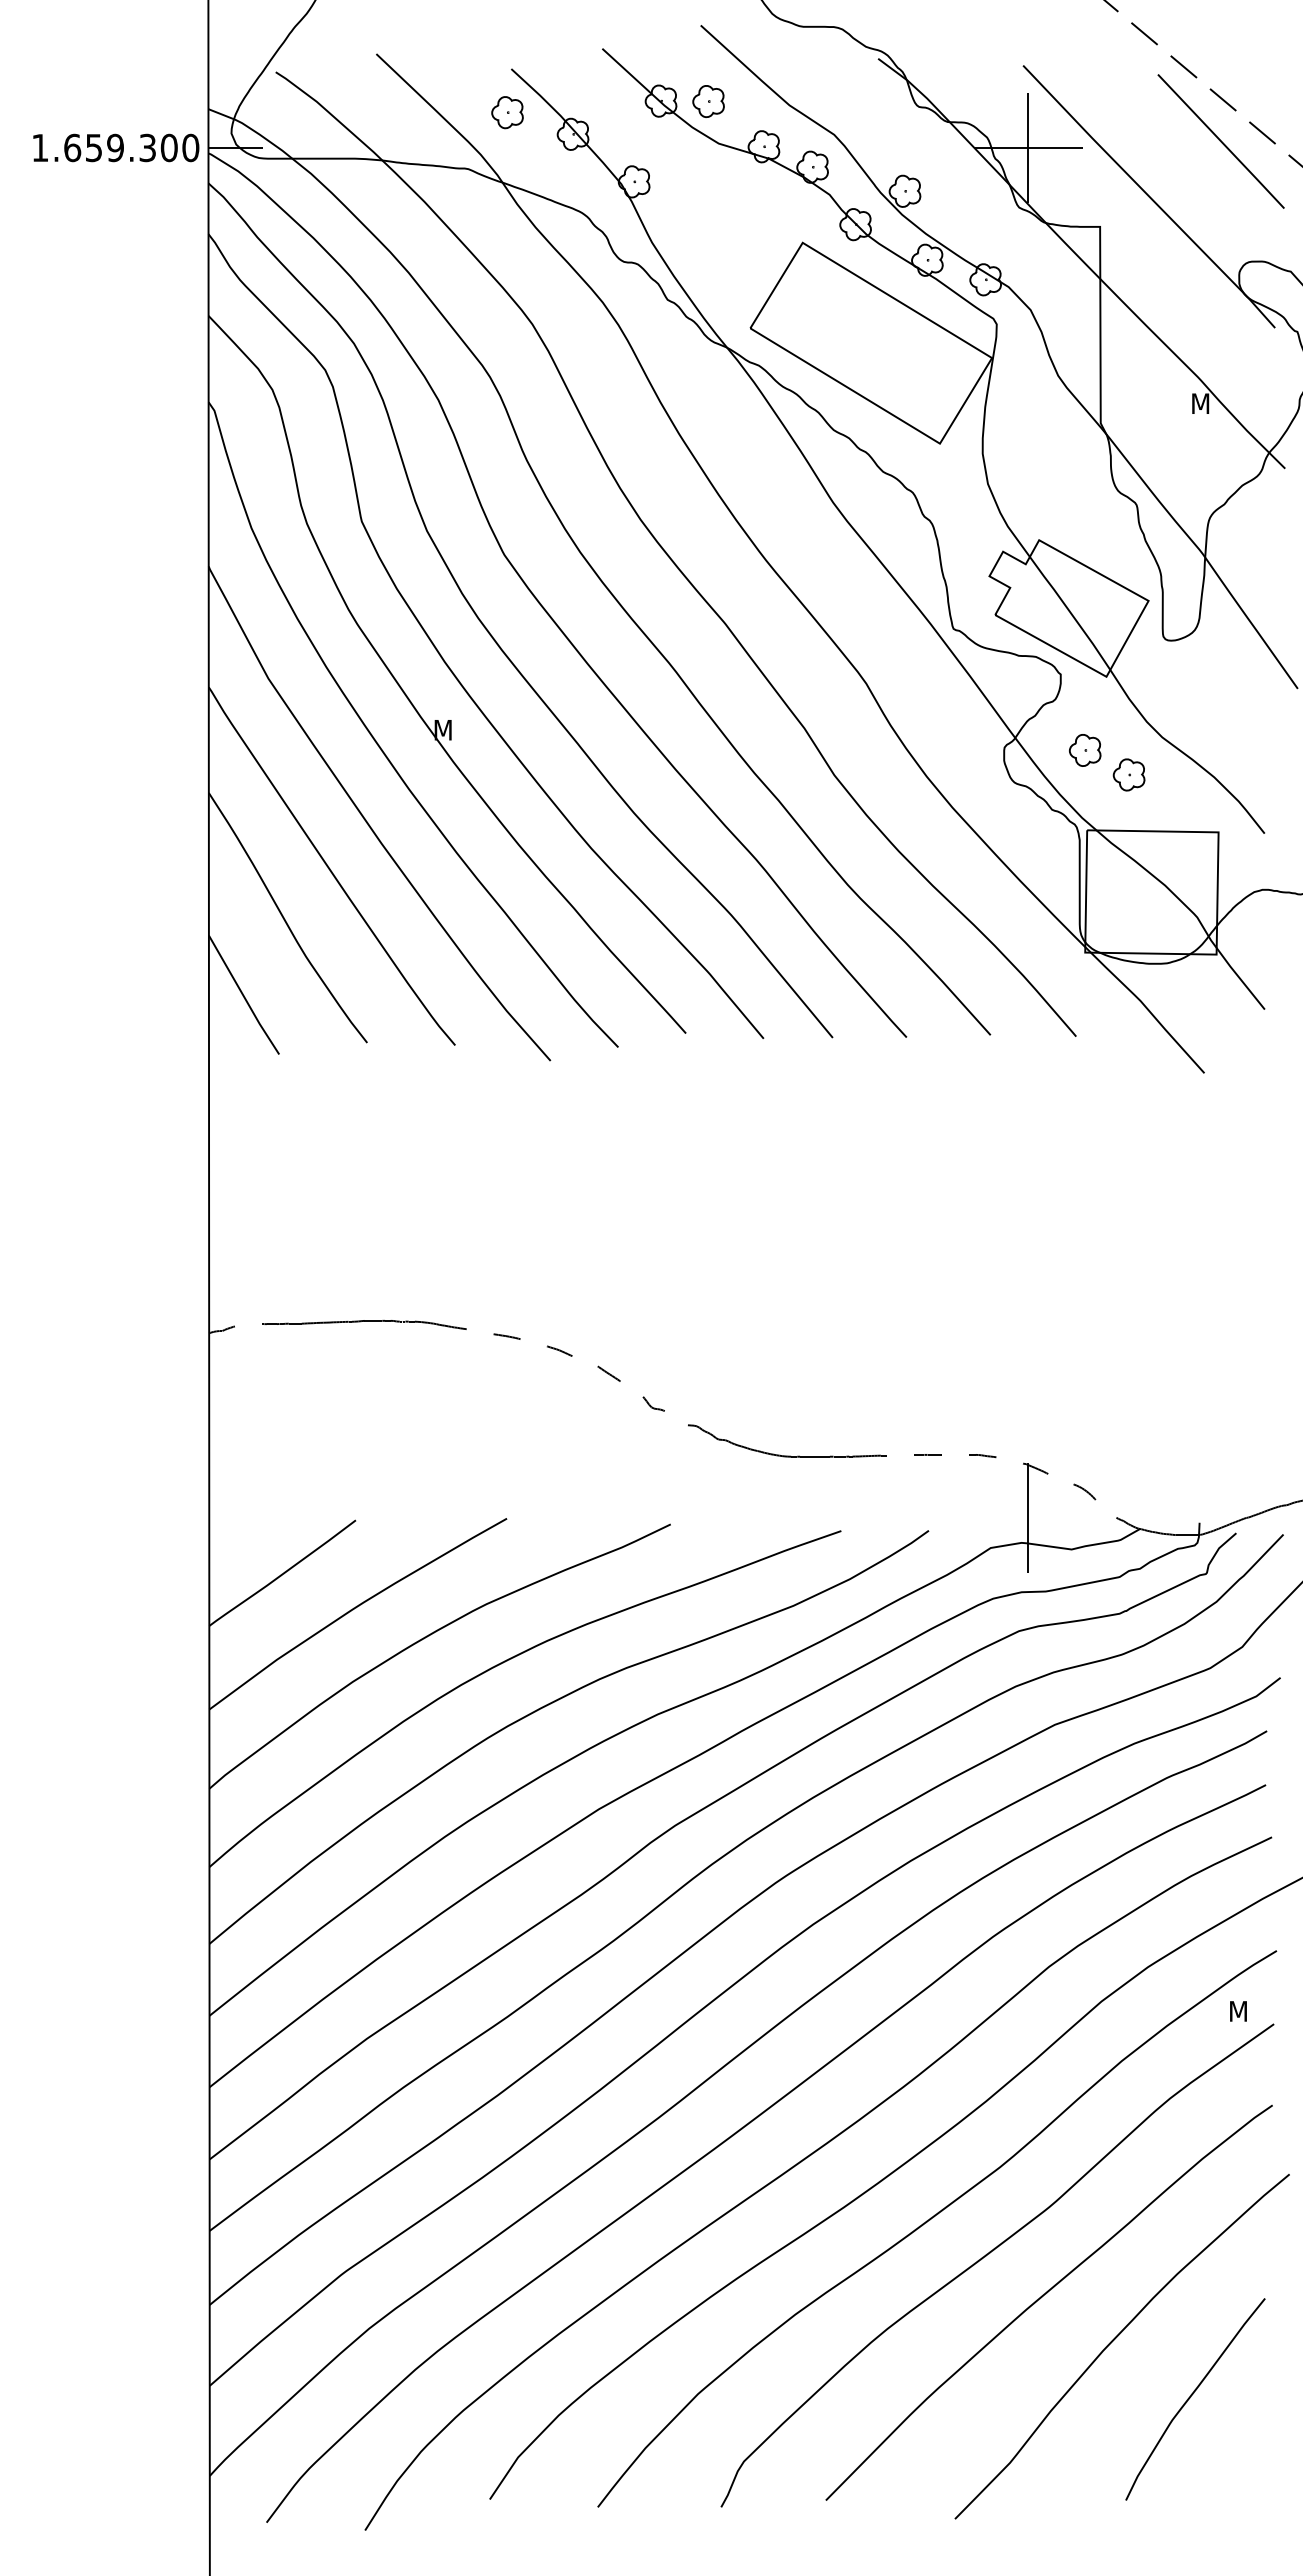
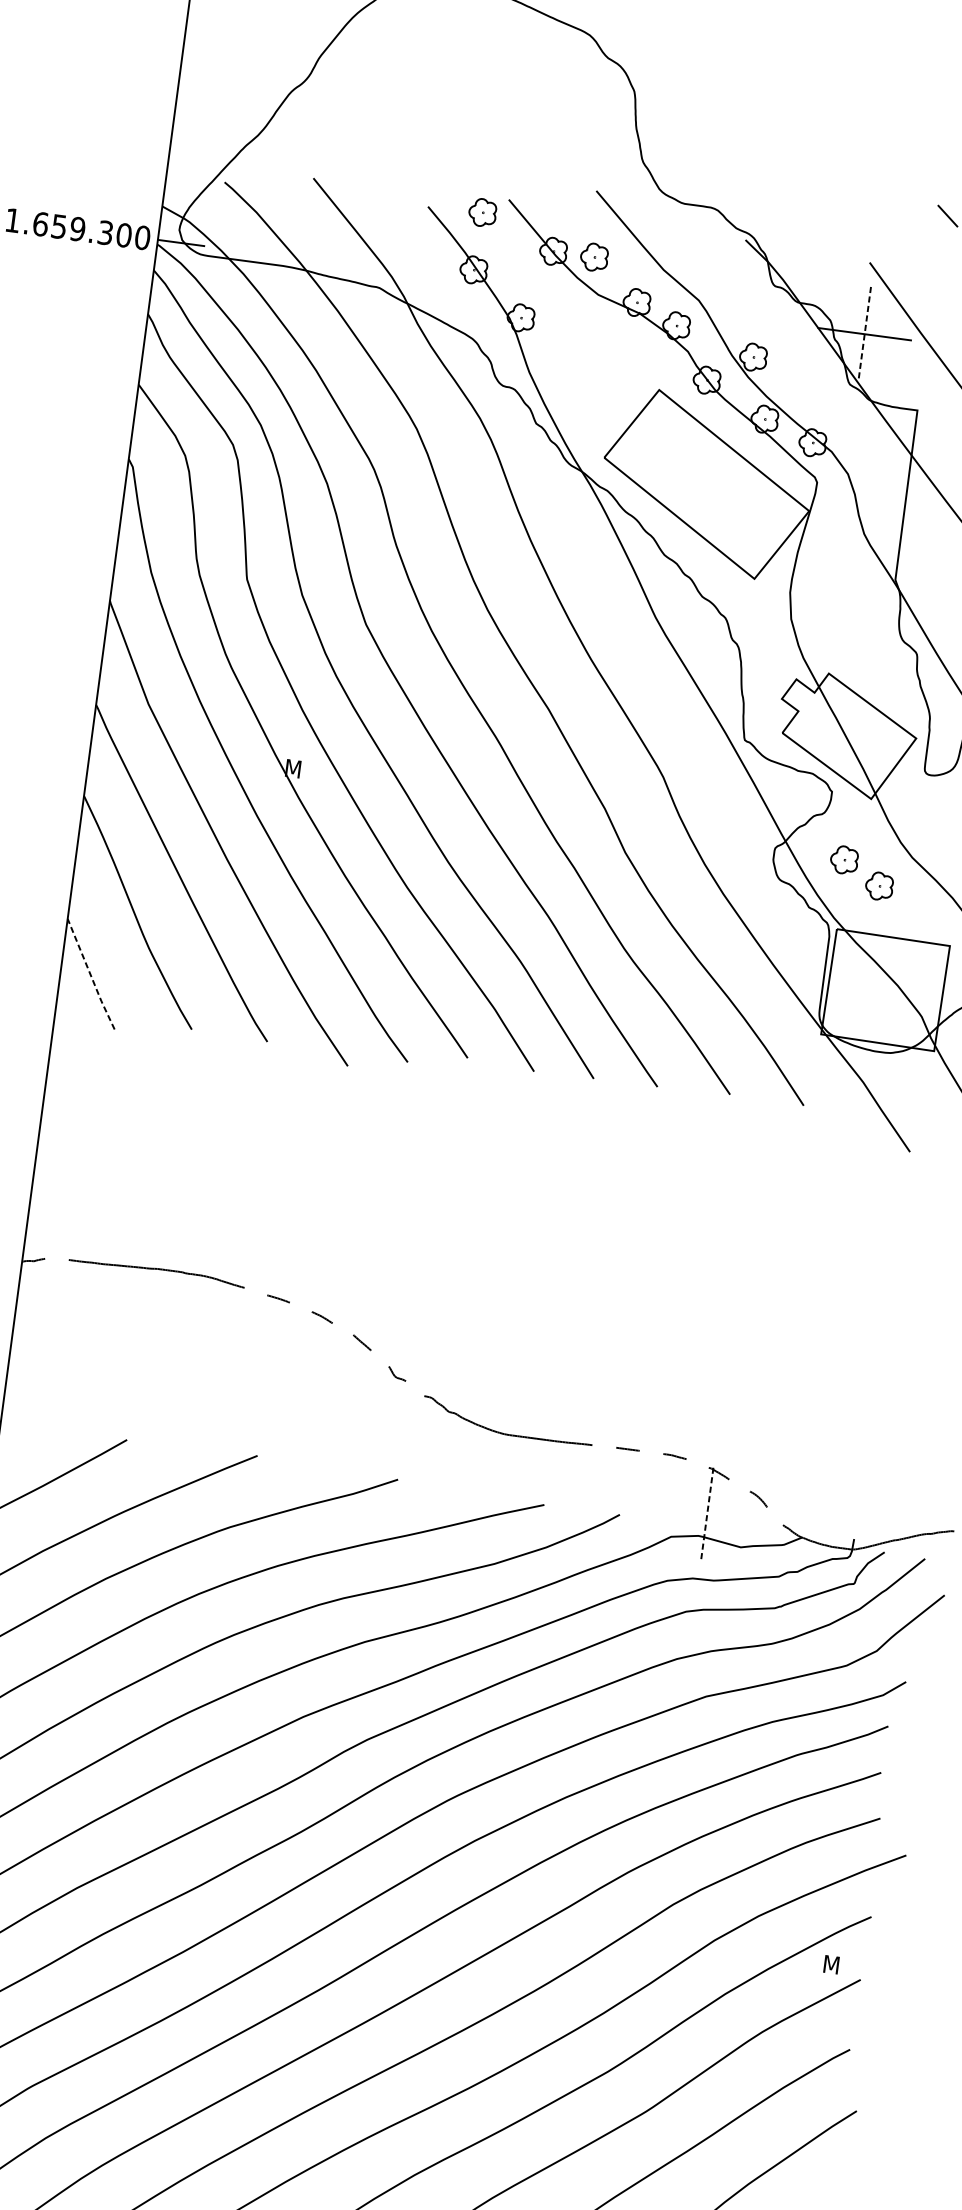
part: (507, 112) -> (482, 212), moved
line: (1028, 148) -> (864, 334), solid -> dashed
line: (243, 995) -> (90, 974), solid -> dashed
line: (1028, 1517) -> (707, 1514), solid -> dashed

